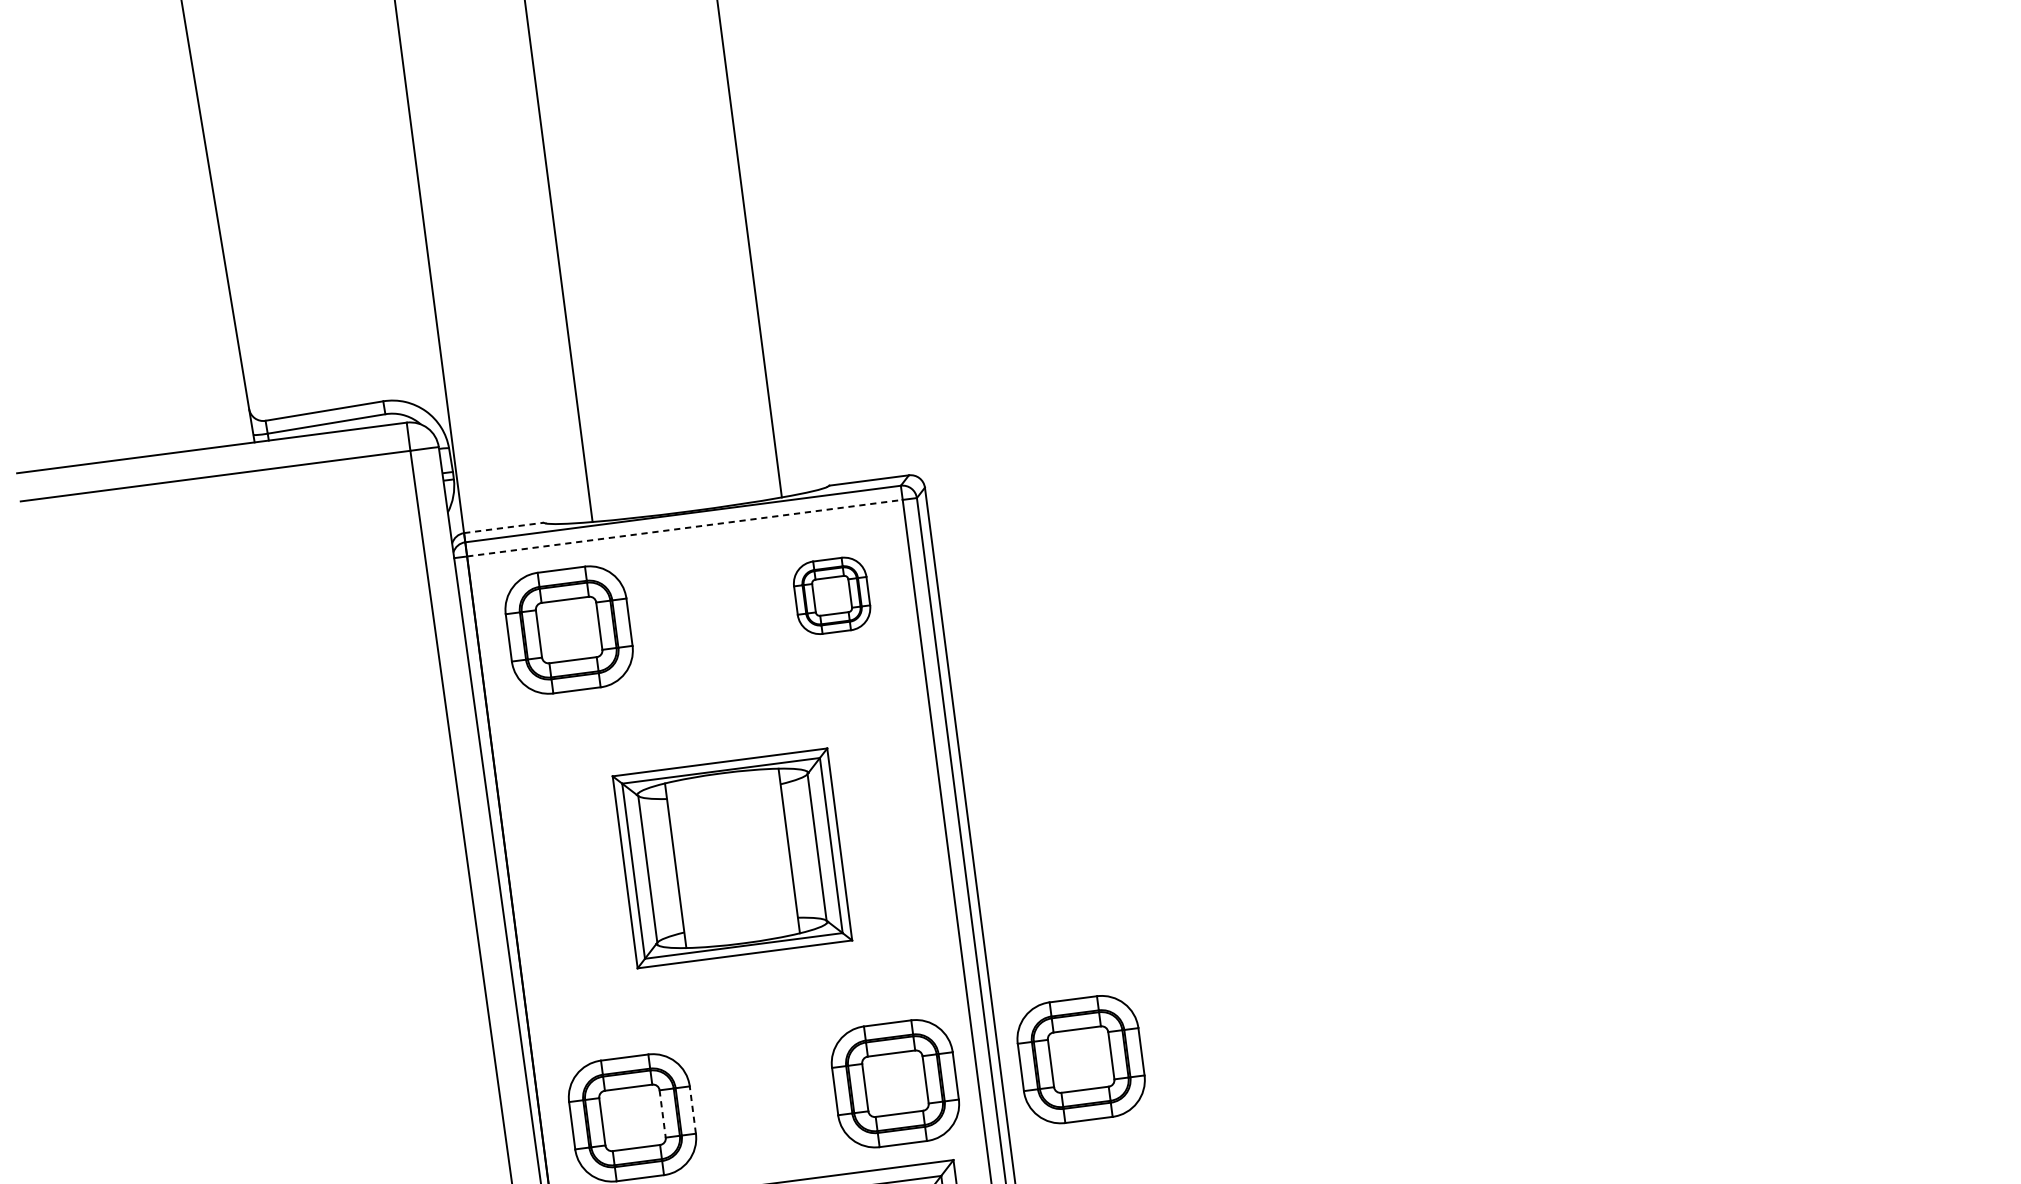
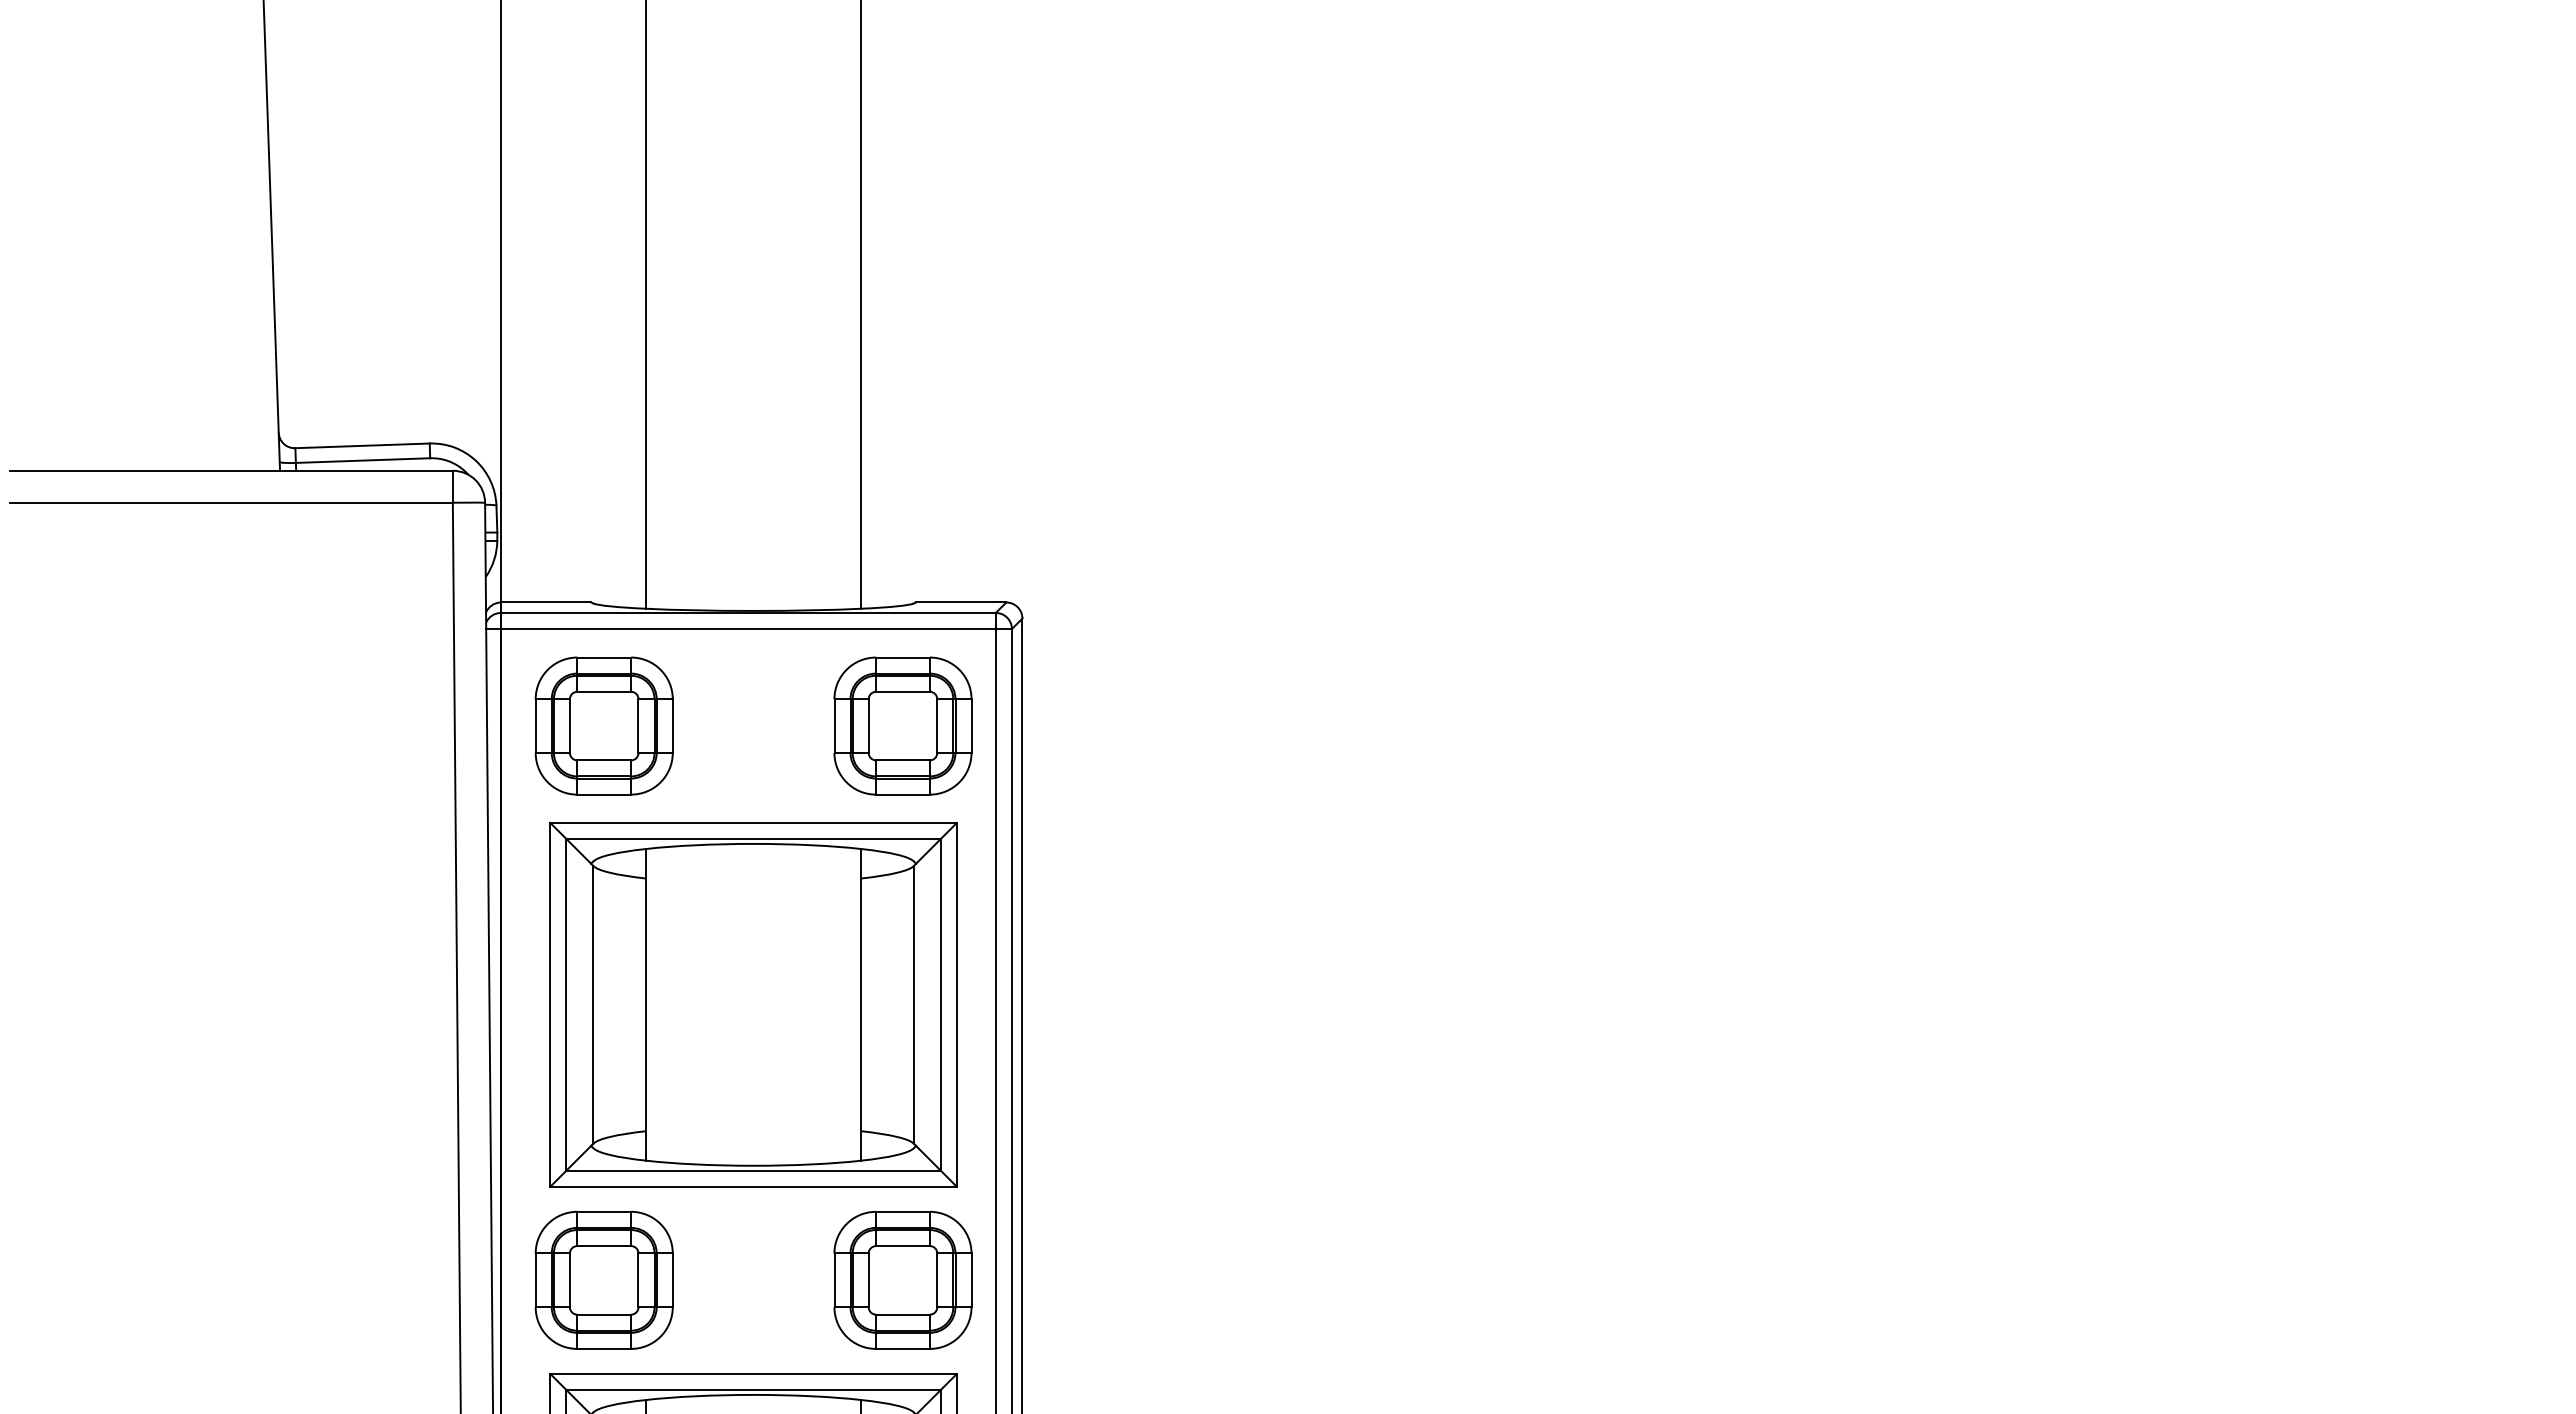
line: (504, 527) -> (546, 602), dashed -> solid
line: (685, 528) -> (748, 629), dashed -> solid
part: (831, 595) -> (902, 725), size x1.67
part: (732, 858) -> (753, 1004), size x1.67
part: (1080, 1058) -> (1113, 1279), removed
line: (692, 1110) -> (672, 1280), dashed -> solid
line: (662, 1114) -> (638, 1280), dashed -> solid

